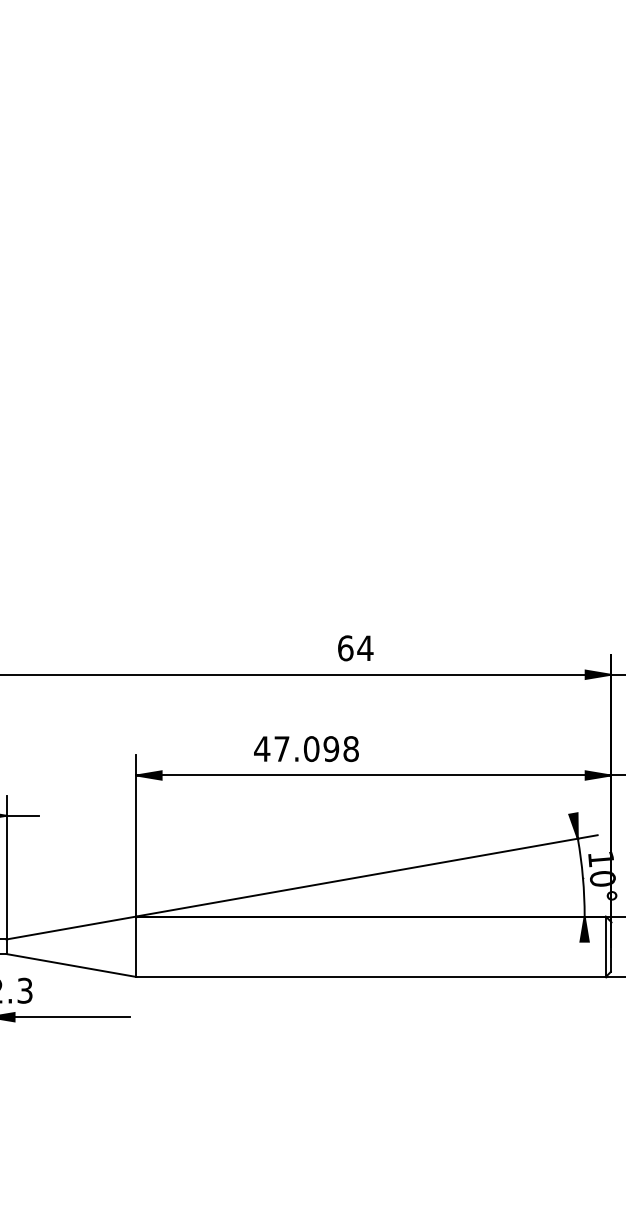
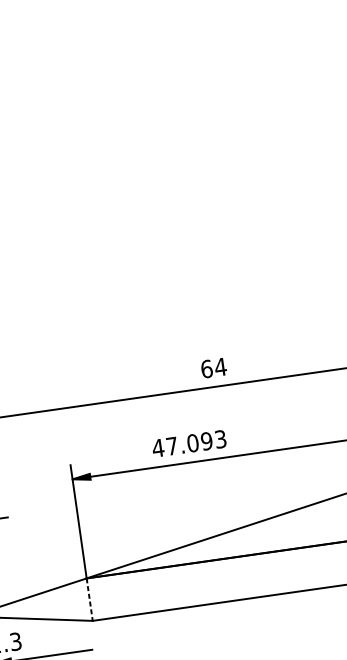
text: (350, 749) -> (220, 439), 47.098 -> 47.093
line: (136, 947) -> (89, 600), solid -> dashed

